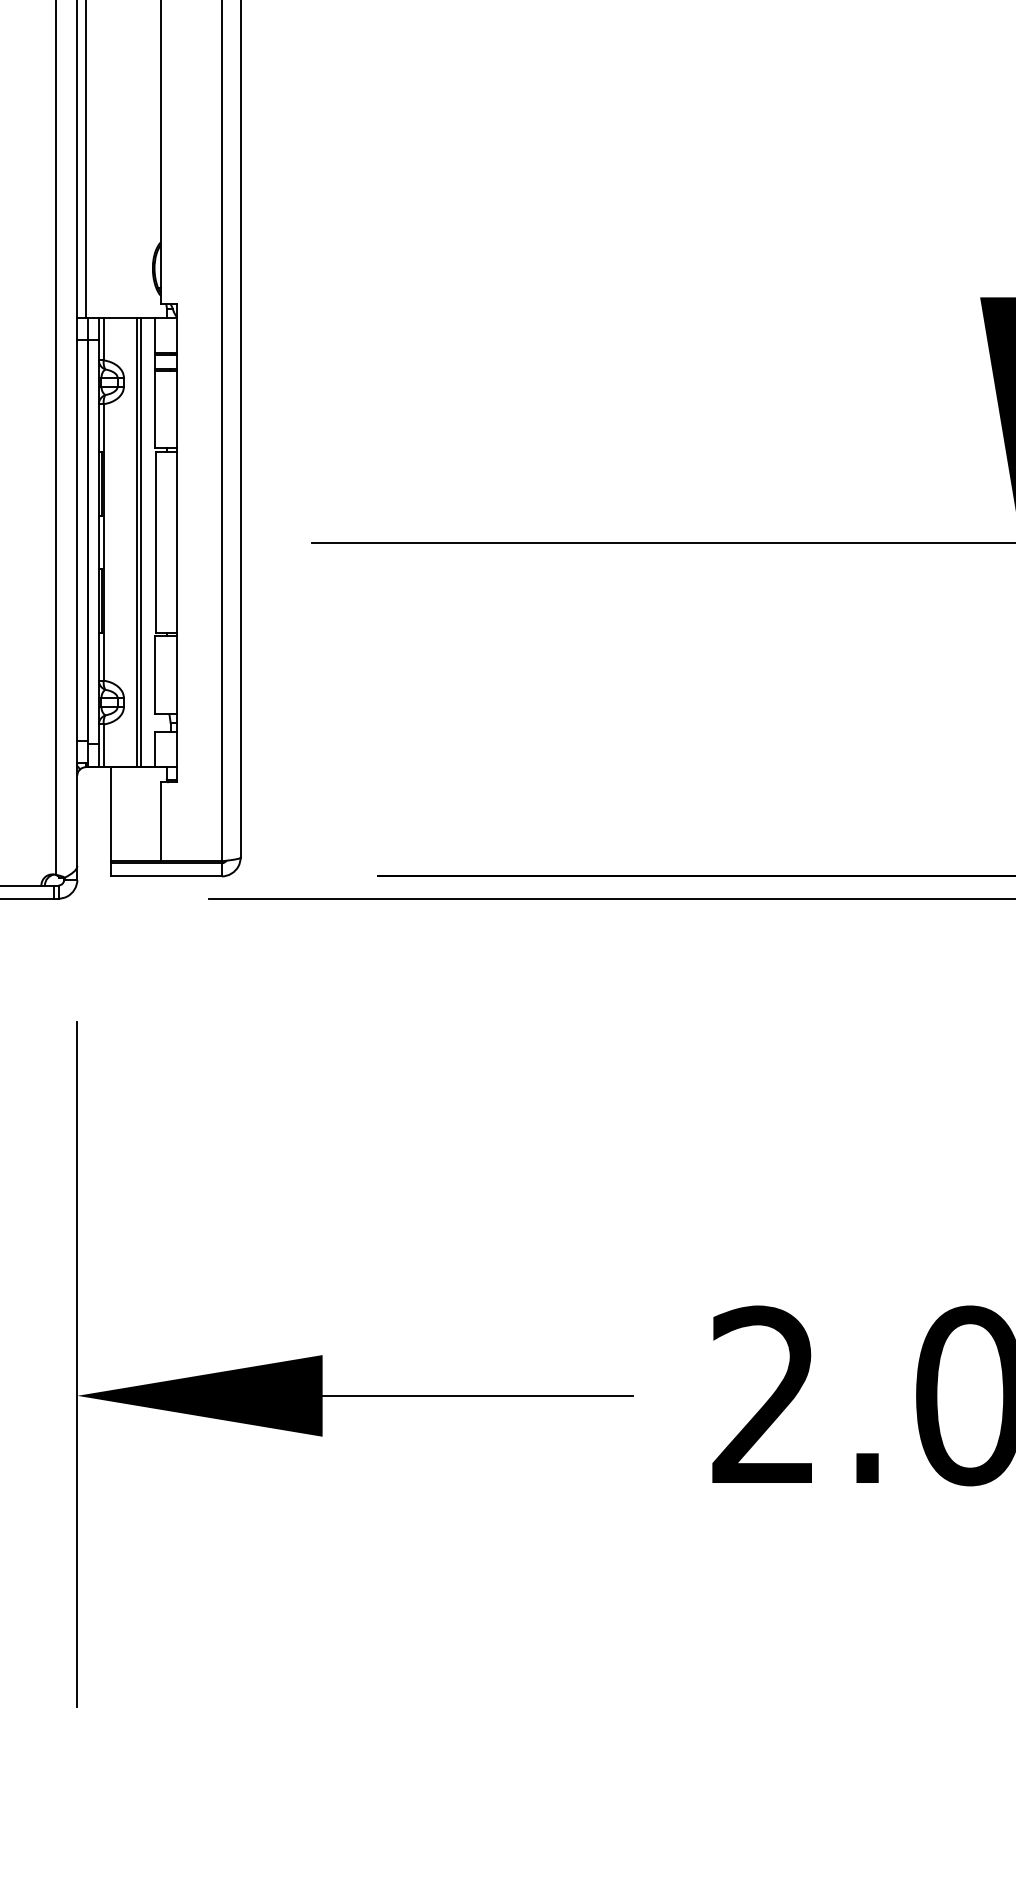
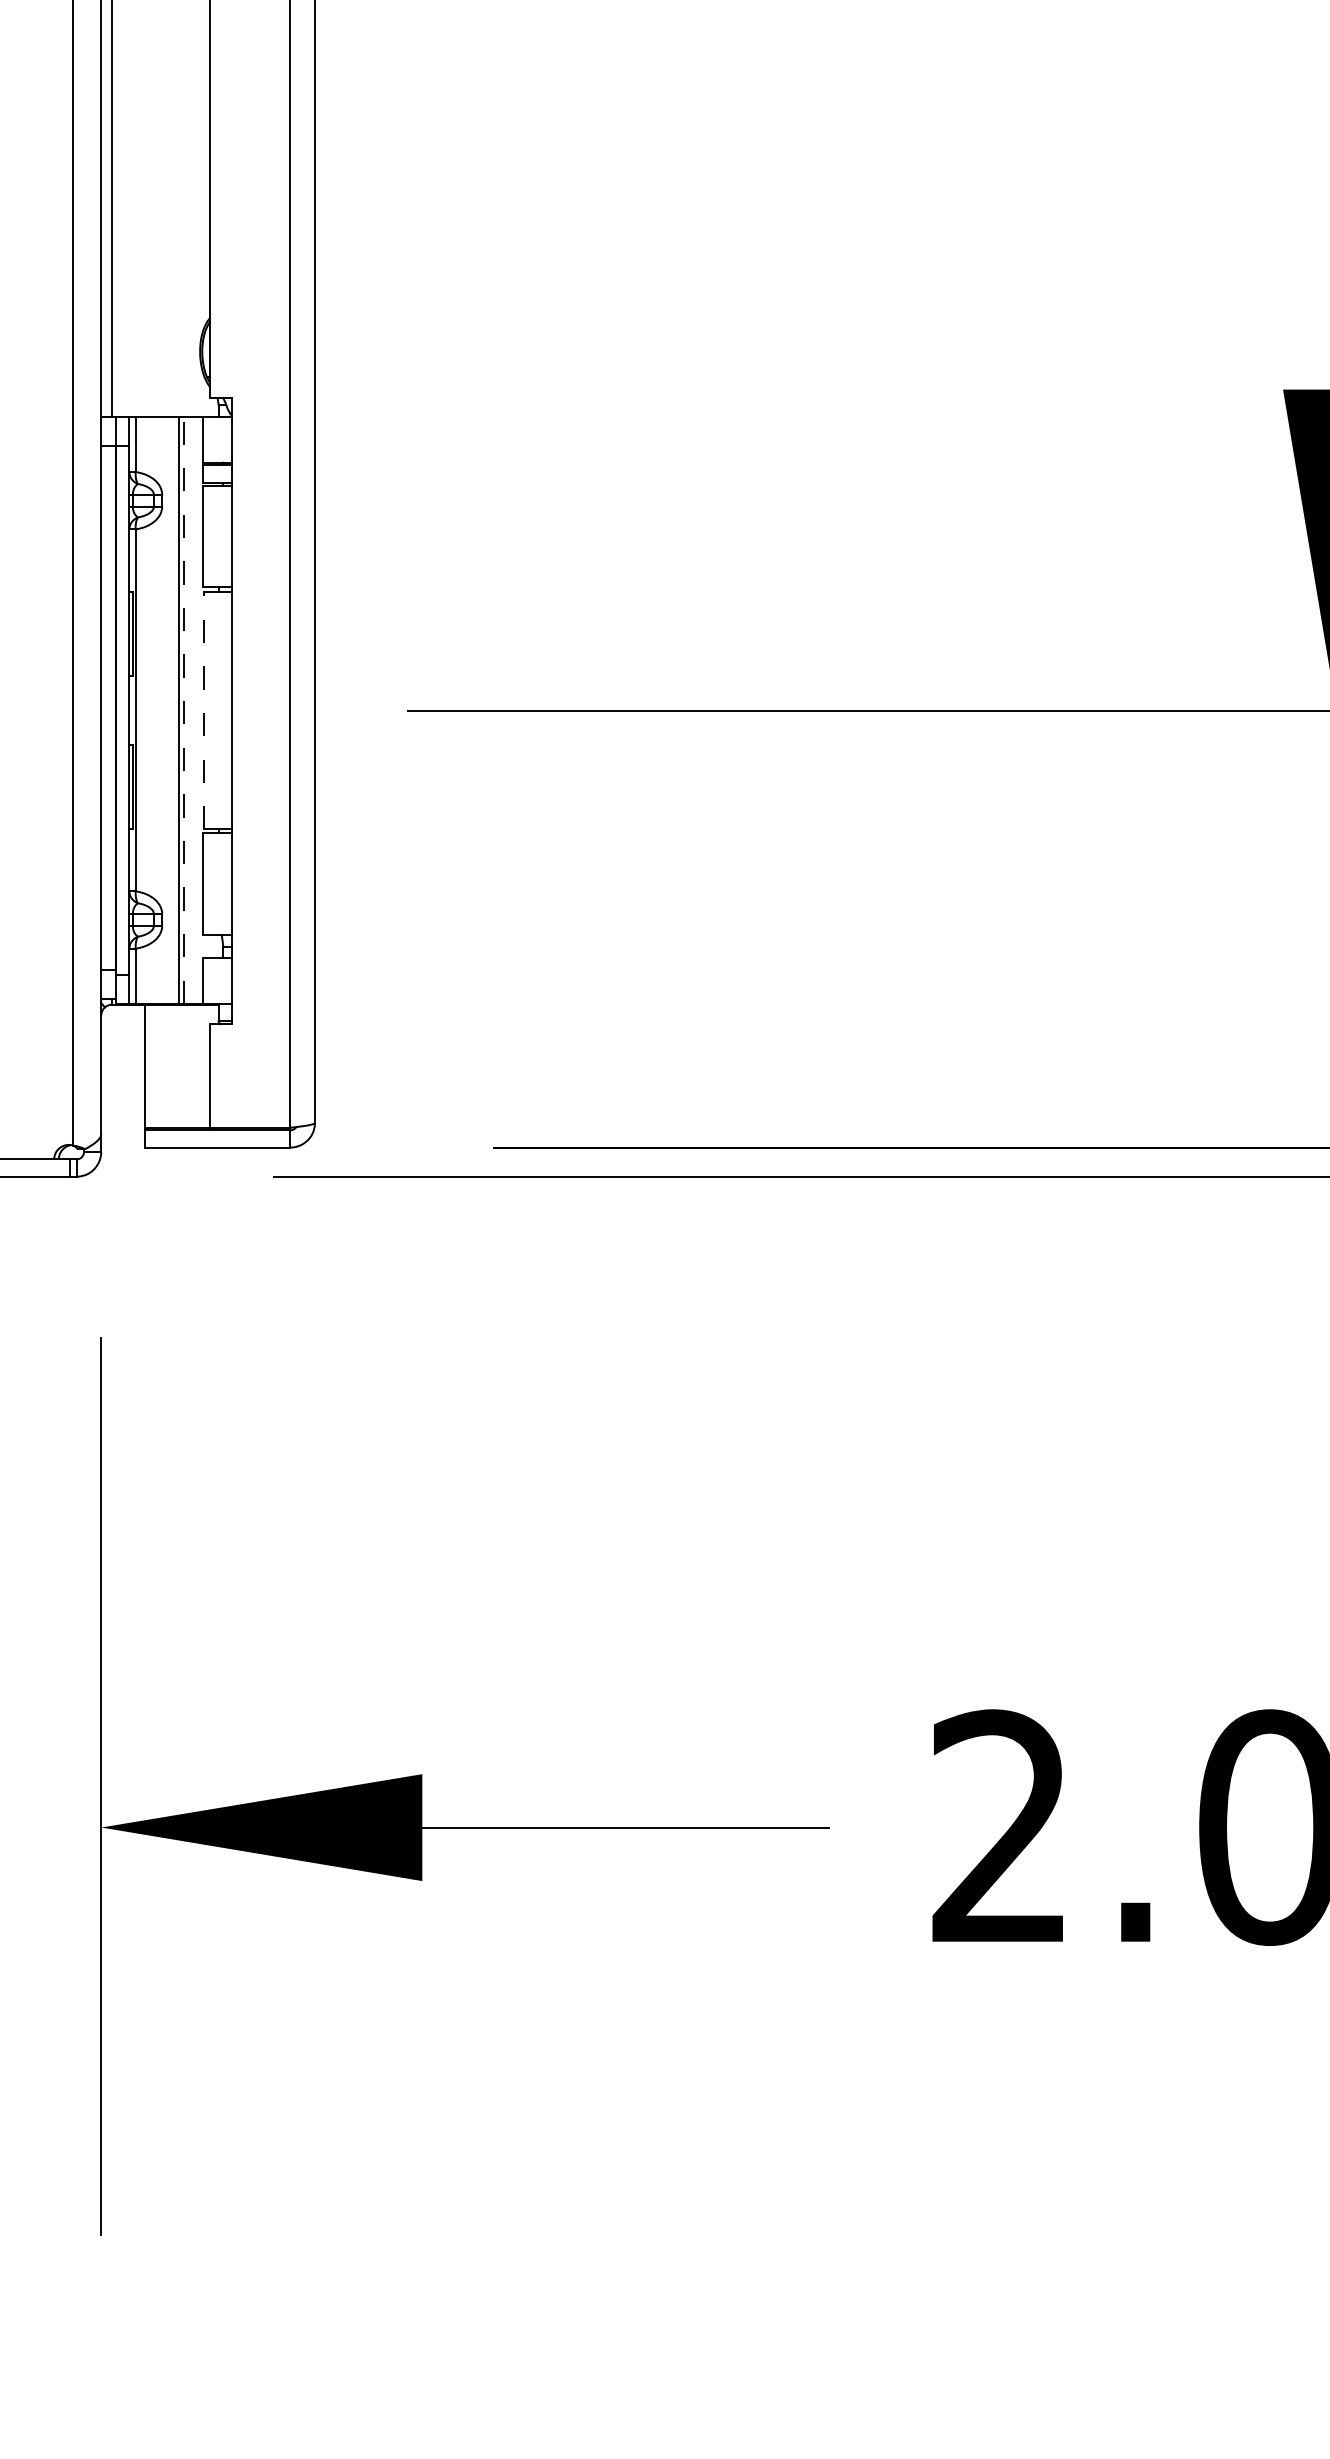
line: (140, 542) -> (184, 710), solid -> dashed
line: (155, 542) -> (203, 710), solid -> dashed

